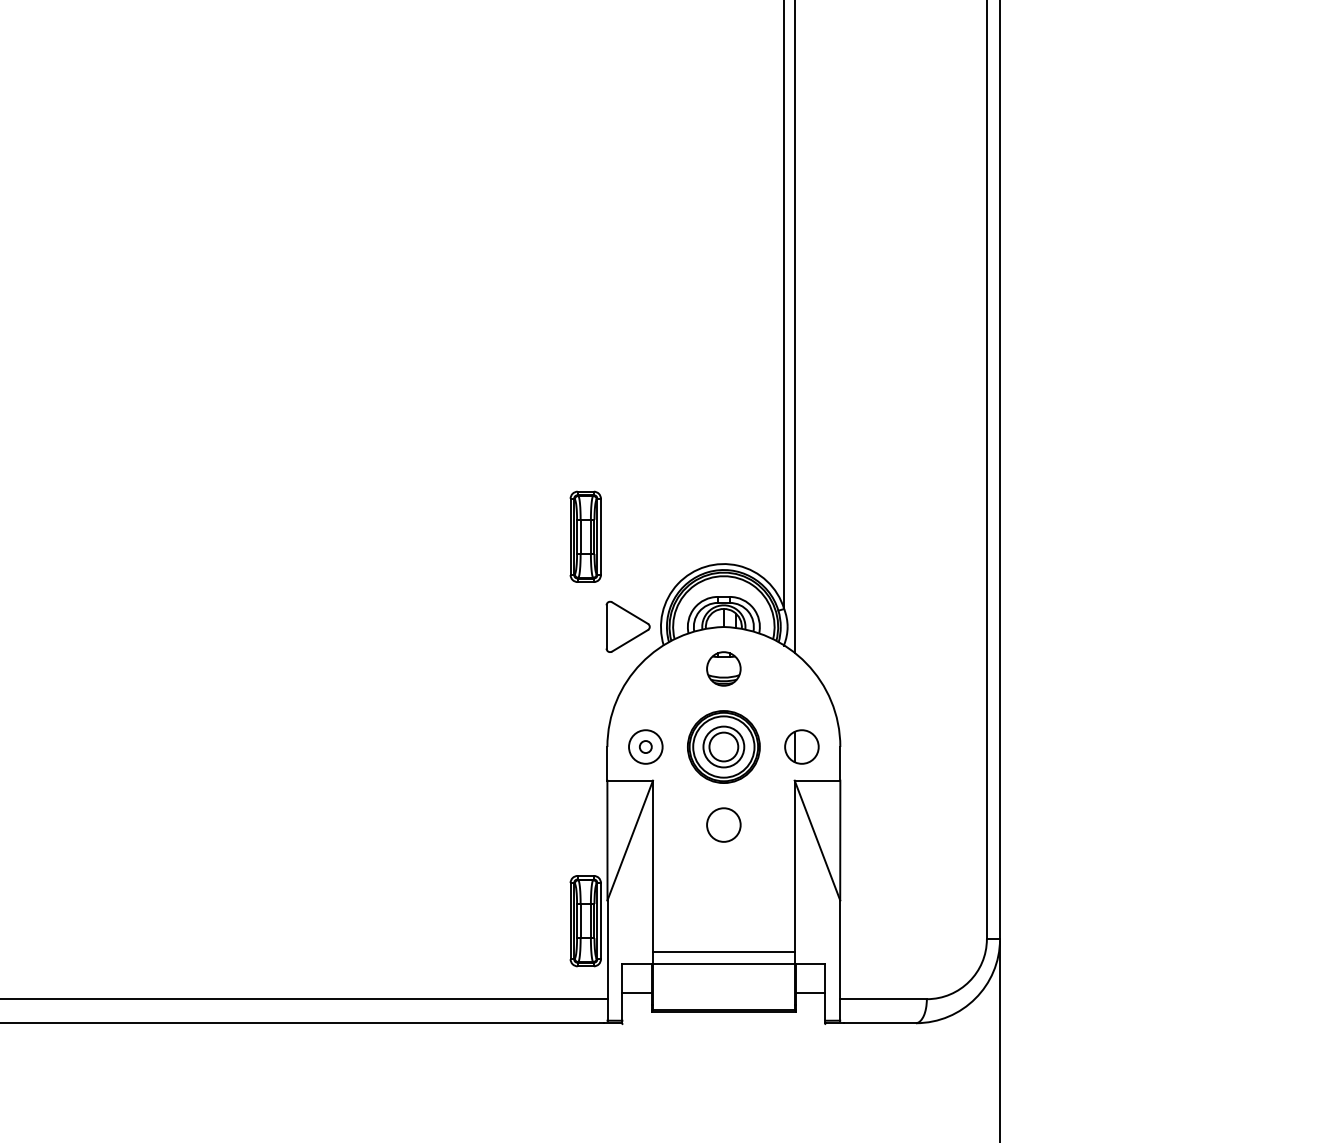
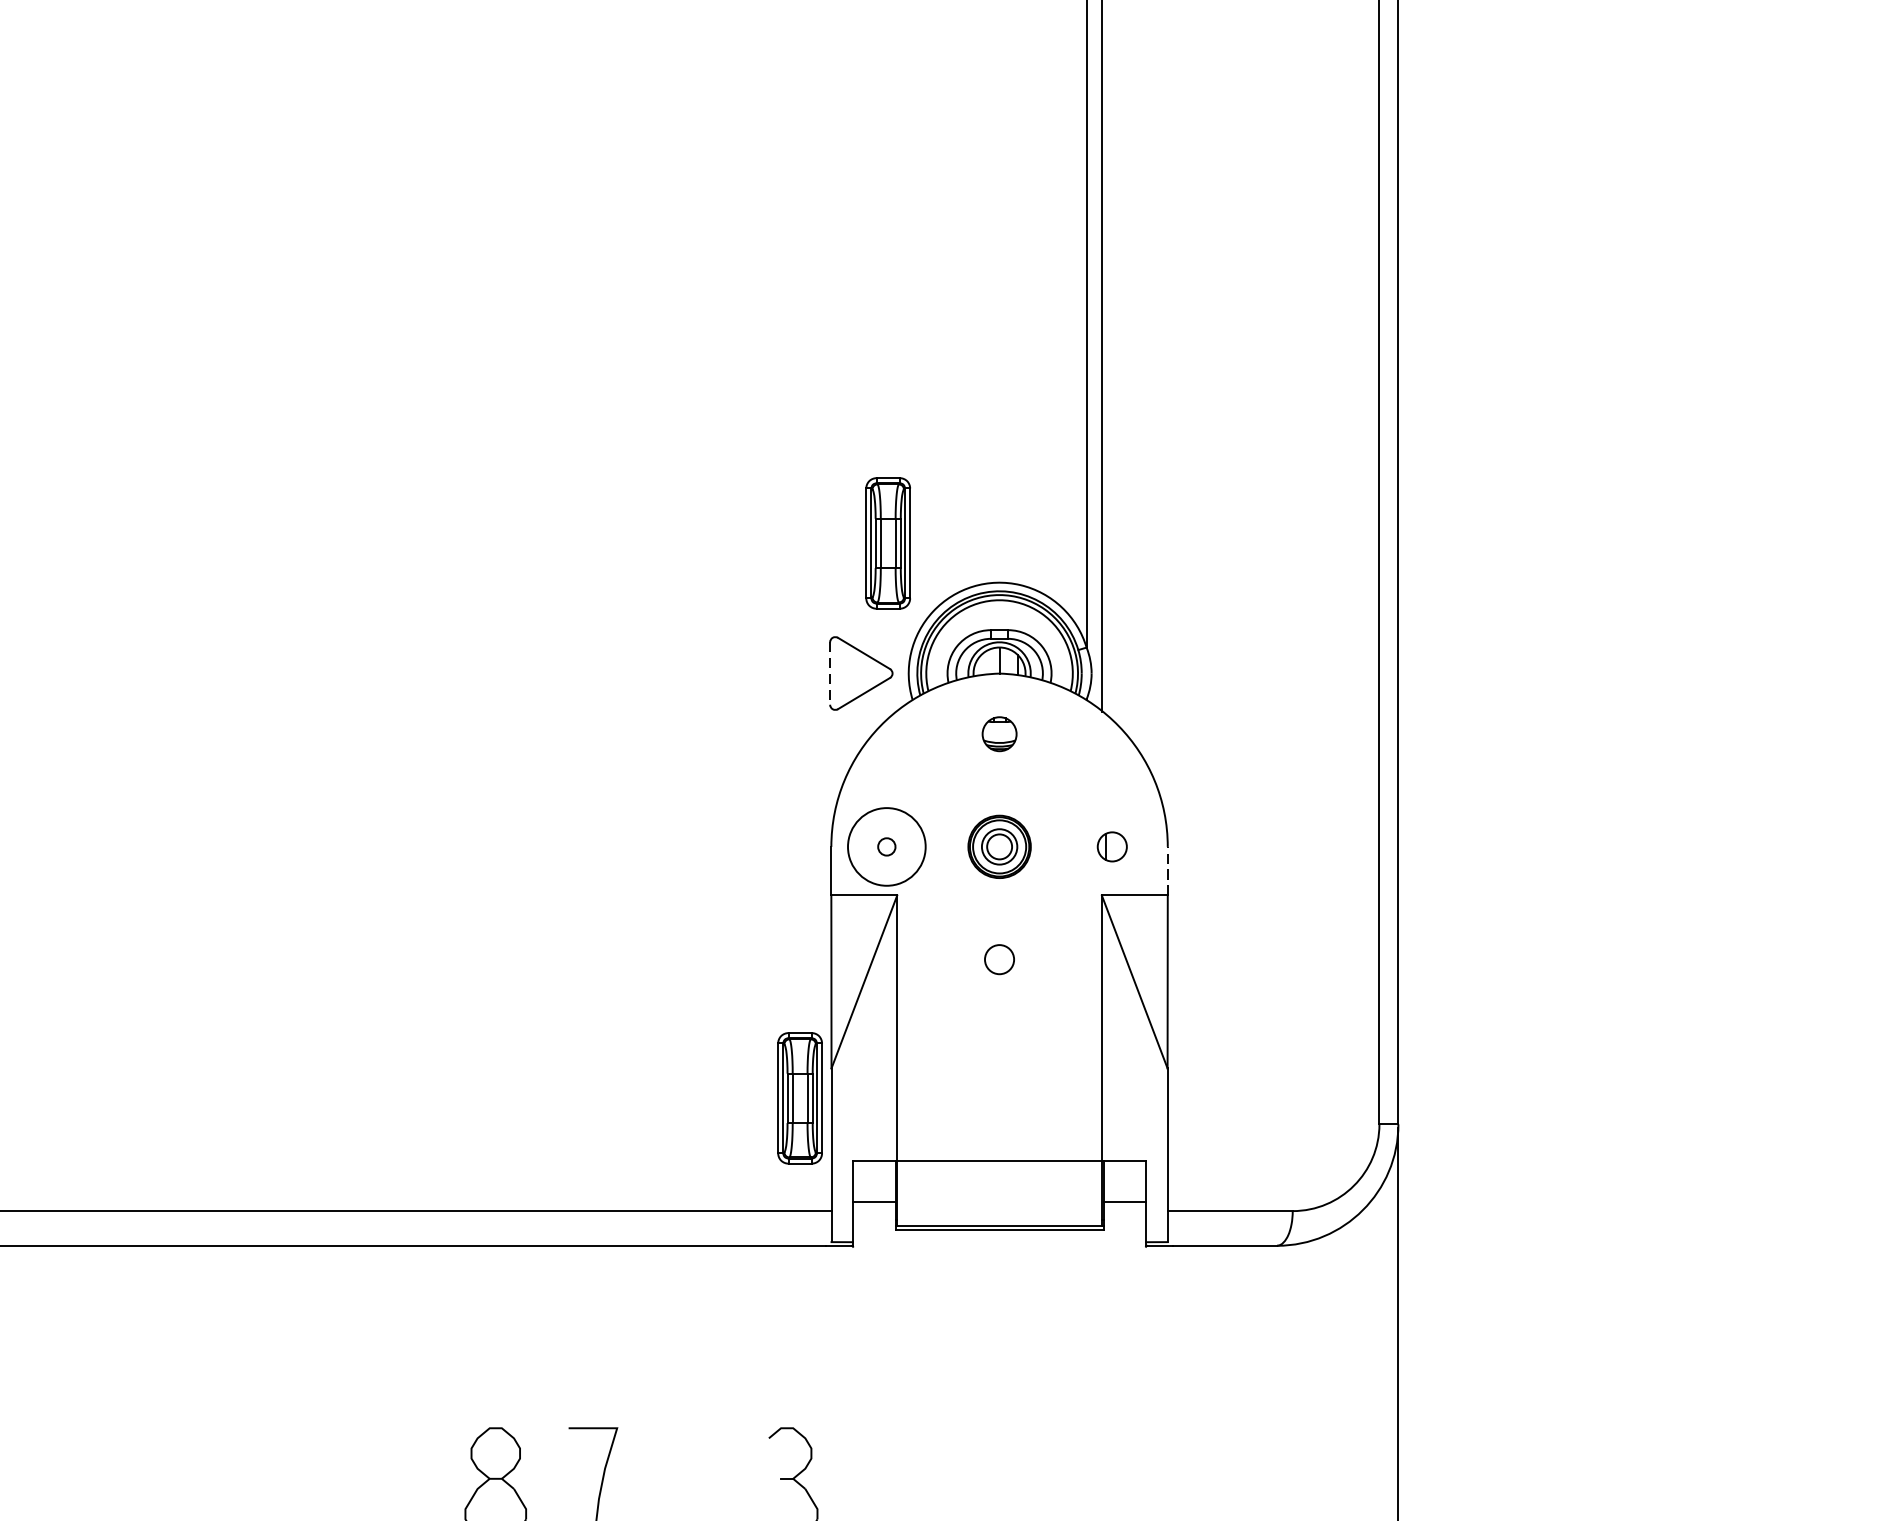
part: (585, 536) -> (887, 542), moved
line: (606, 626) -> (830, 672), solid -> dashed
part: (723, 668) -> (999, 733), size x0.7
circle: (645, 746) -> (886, 846), size x1.6
part: (723, 746) -> (999, 846), size x0.6
part: (801, 746) -> (1111, 846), size x0.6
line: (840, 763) -> (1168, 870), solid -> dashed
circle: (723, 824) -> (999, 958), size x0.6
line: (723, 952) -> (999, 1143), removed

